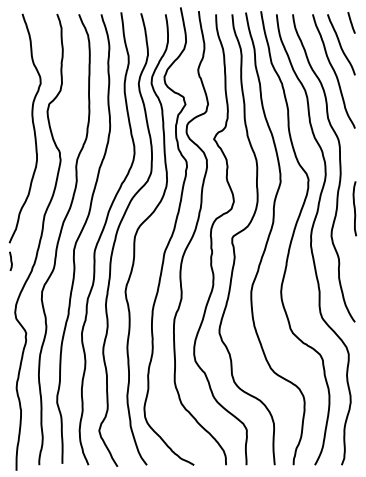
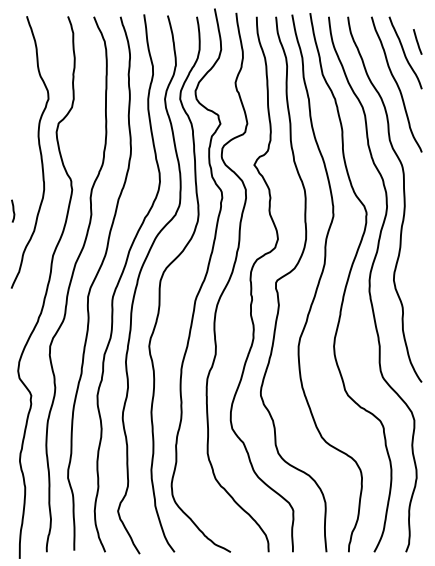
line: (351, 22) -> (417, 41), moved
curve: (354, 208) -> (421, 247), removed
curve: (11, 260) -> (13, 210), moved

